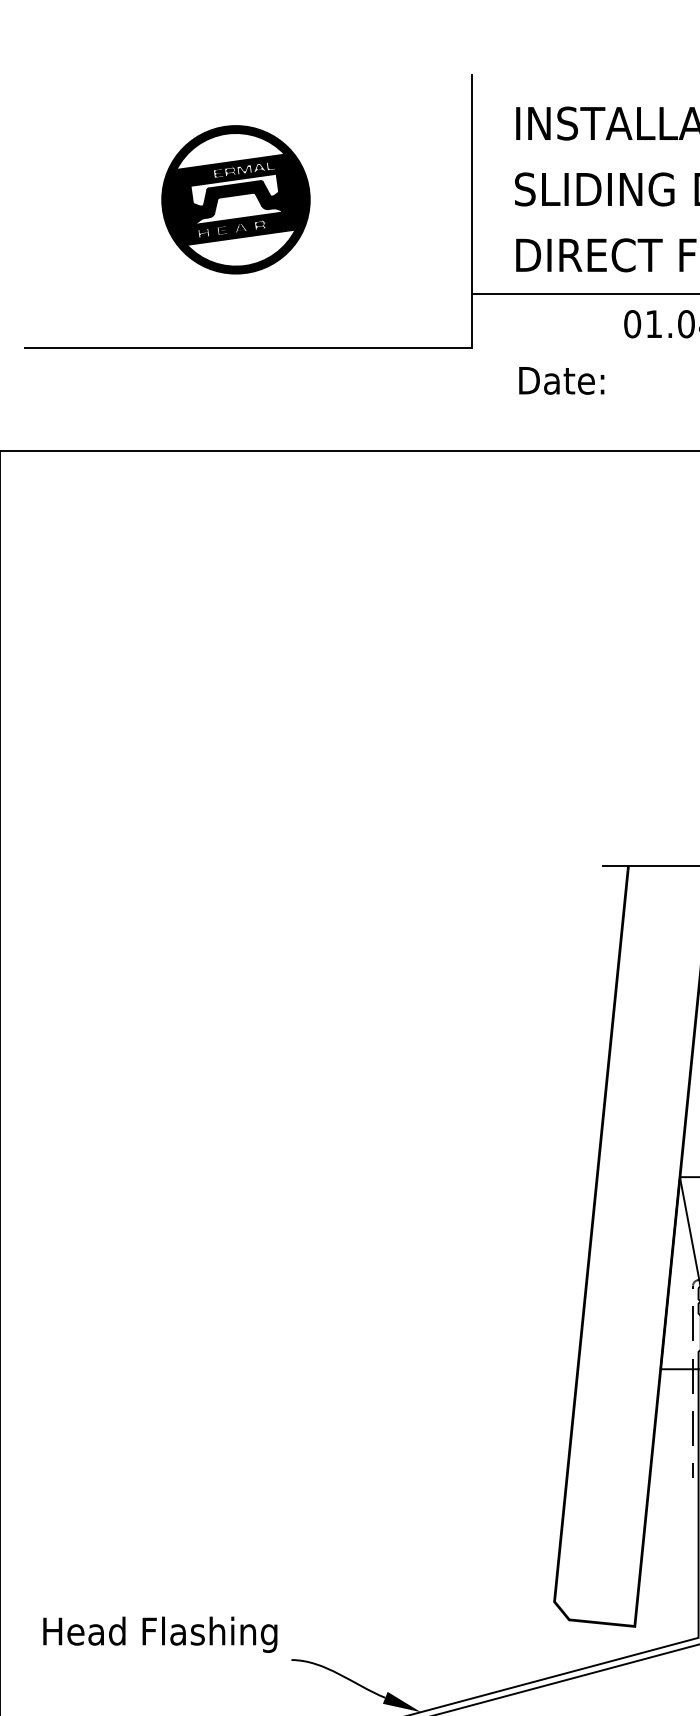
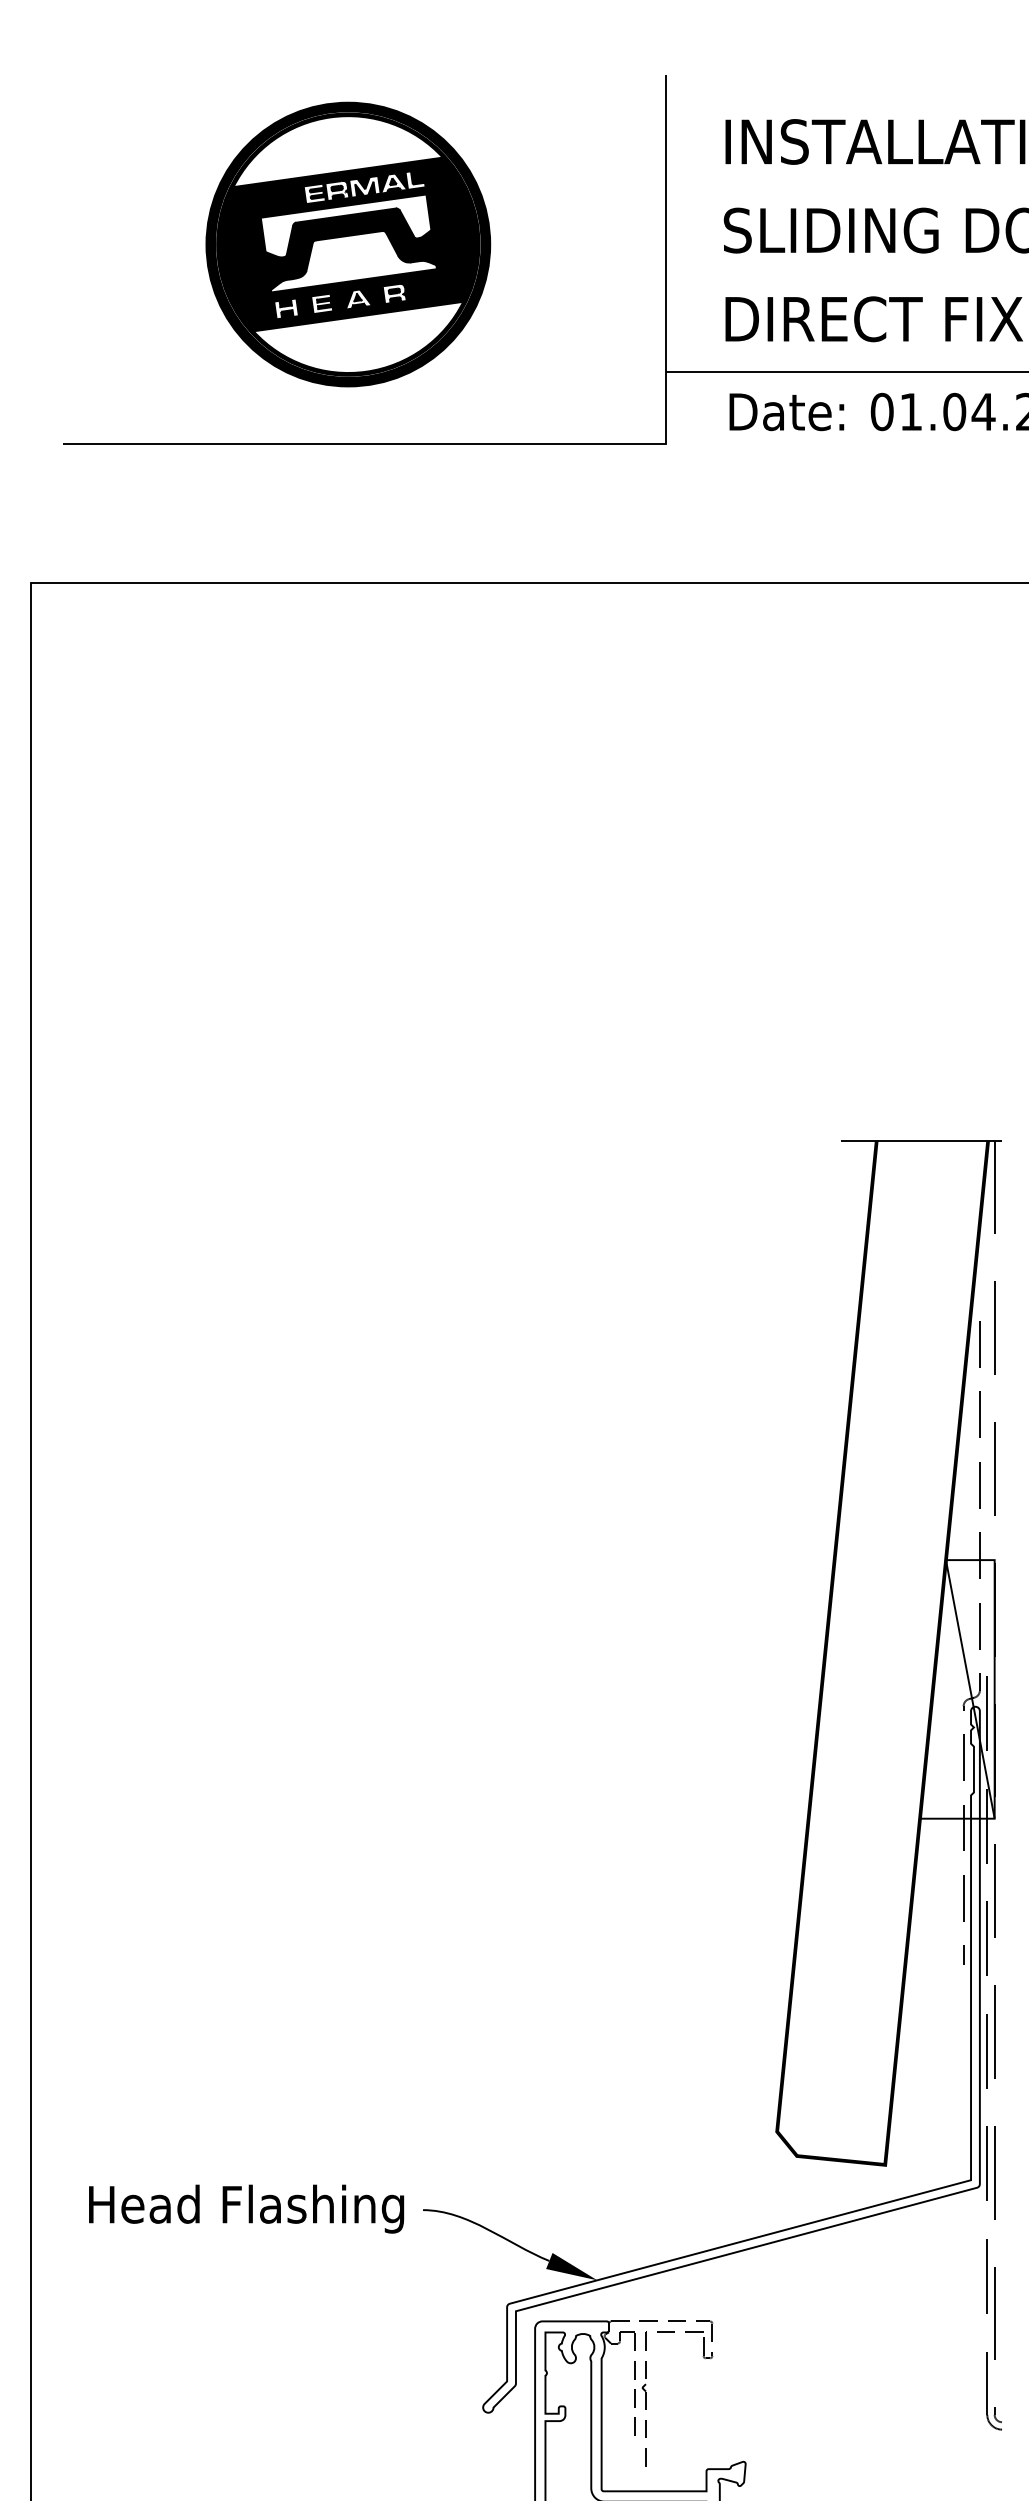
part: (236, 199) -> (348, 244), size x1.43
text: (561, 381) -> (786, 412), moved
text: (160, 1634) -> (246, 2208), moved

